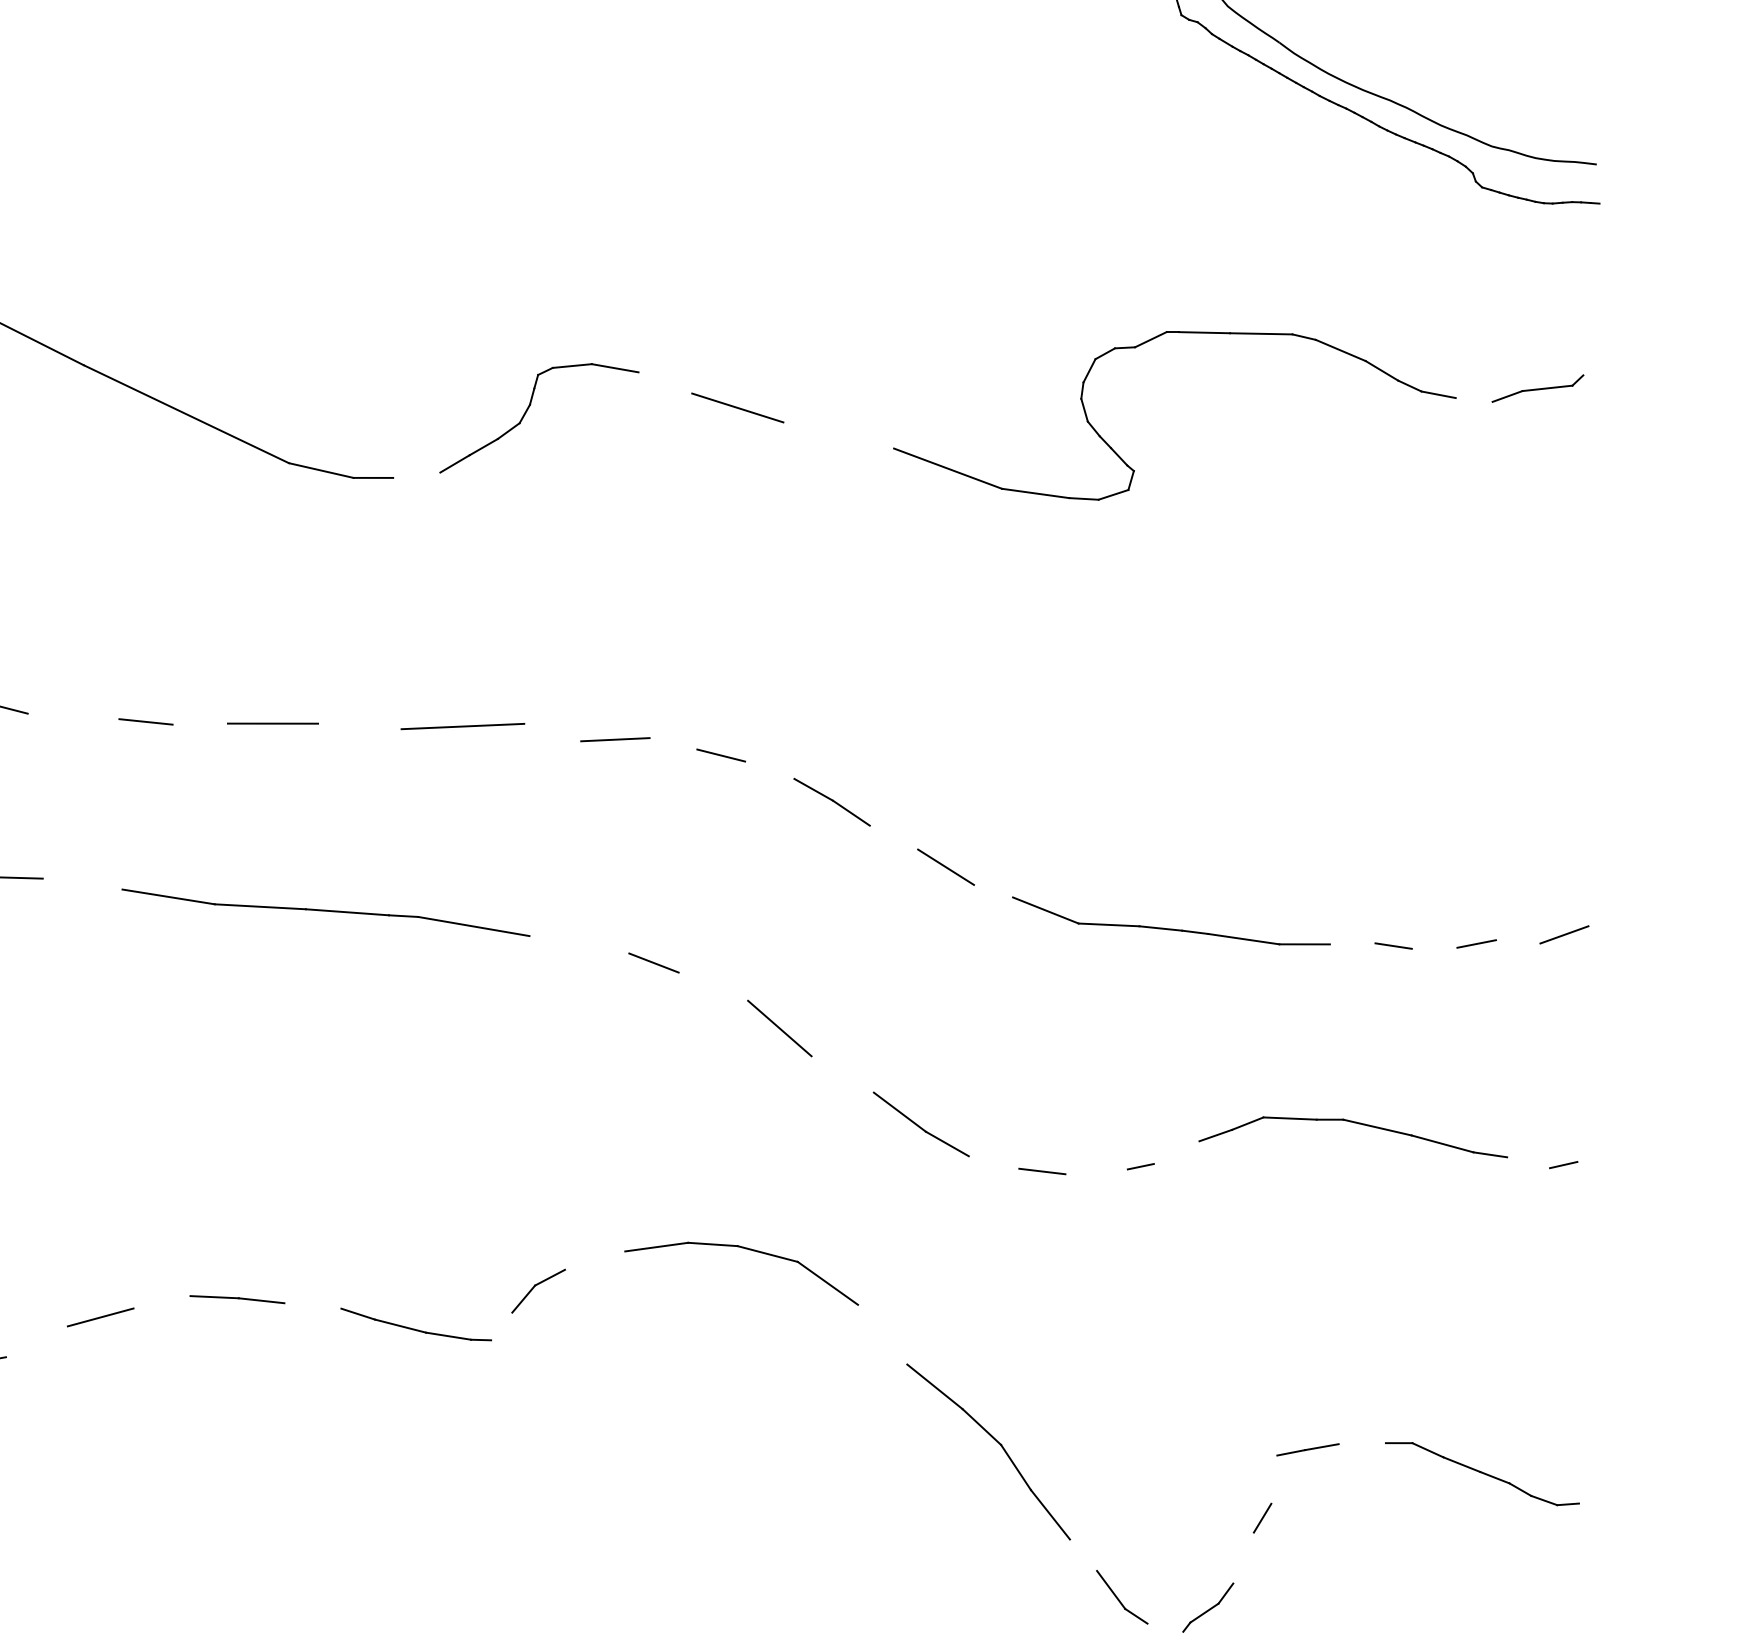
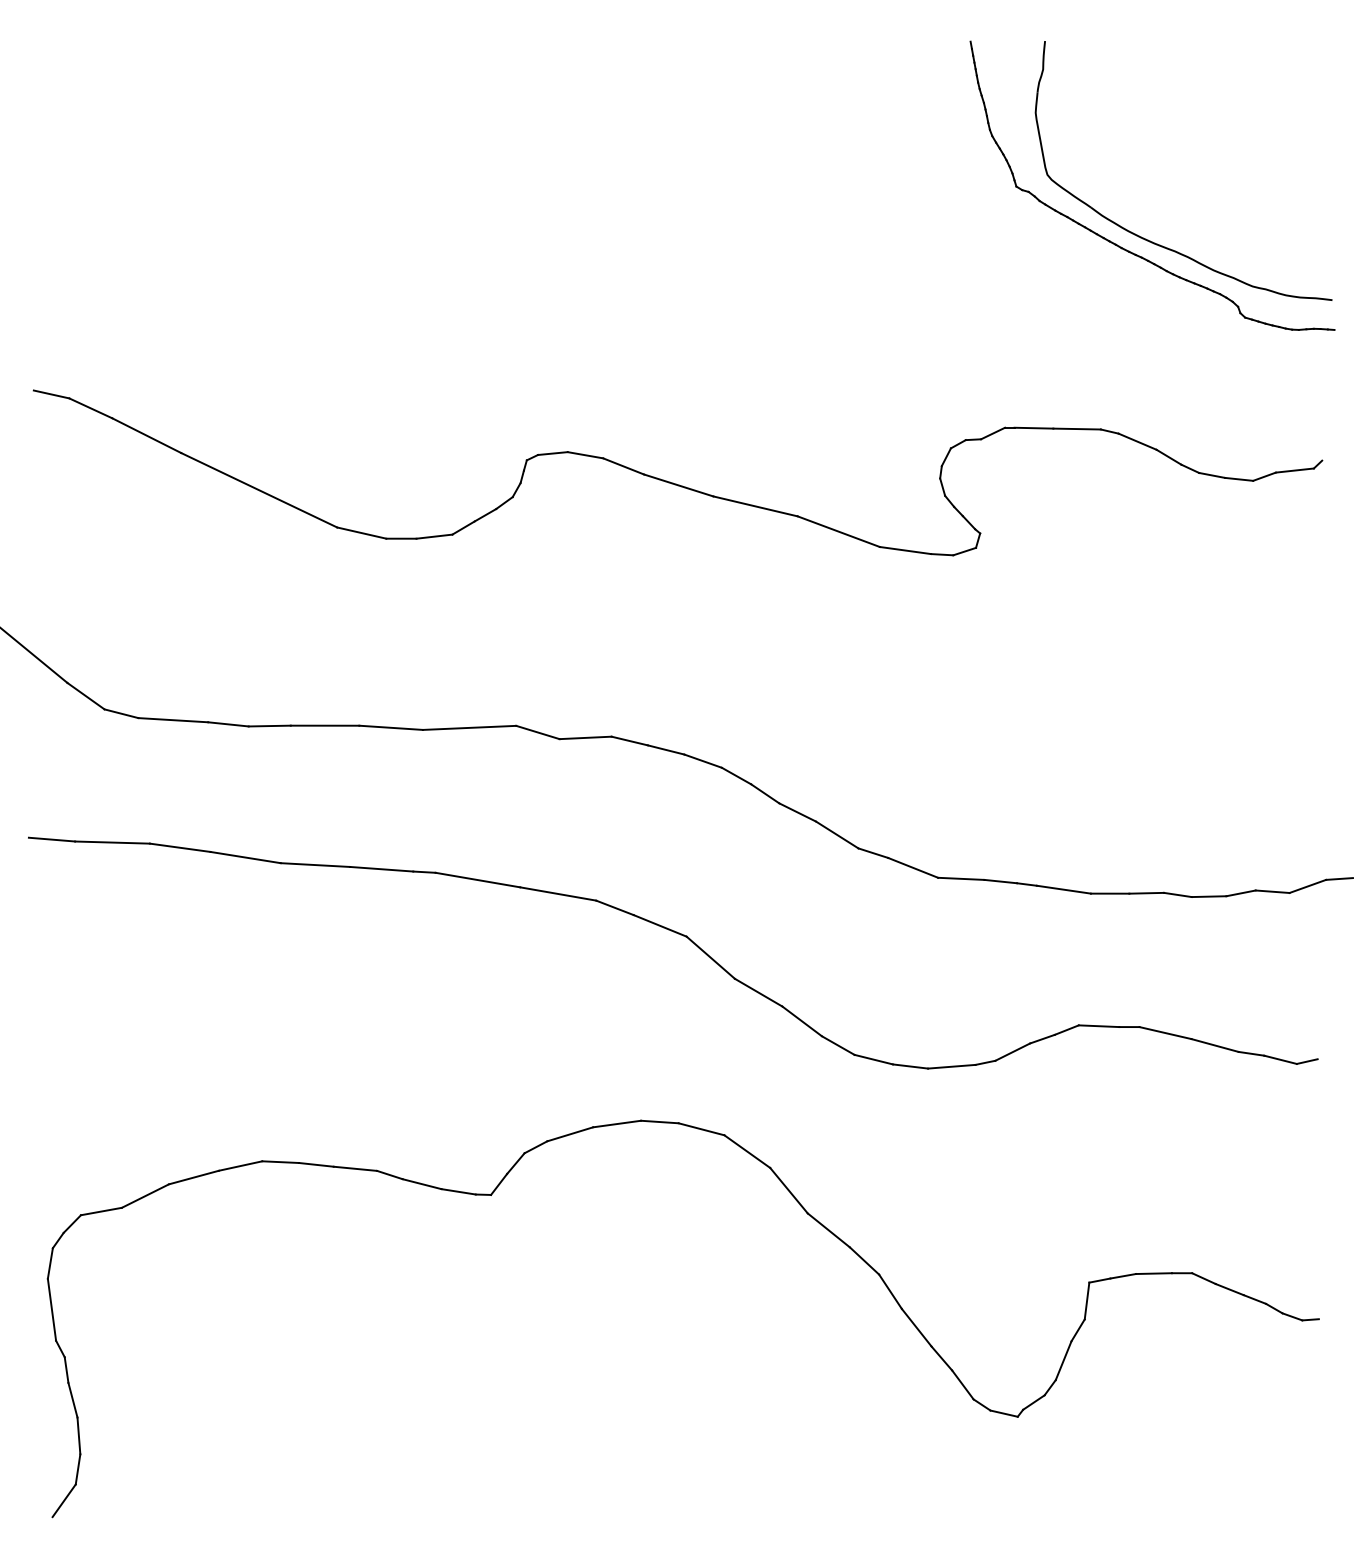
line: (665, 383) -> (623, 466), added
line: (1474, 398) -> (1239, 478), added
line: (838, 435) -> (755, 506), added
line: (416, 475) -> (434, 536), added
line: (73, 716) -> (173, 720), added
line: (199, 723) -> (269, 725), added
line: (358, 726) -> (390, 727), added
line: (552, 732) -> (537, 732), added
line: (673, 743) -> (629, 740), added
line: (768, 769) -> (702, 760), added
line: (893, 837) -> (797, 812), added
line: (81, 883) -> (179, 847), added
line: (993, 890) -> (873, 852), added
line: (1606, 924) -> (1339, 878), added
line: (1518, 941) -> (1272, 891), added
line: (1352, 942) -> (1146, 892), added
line: (579, 944) -> (558, 893), added
line: (1433, 948) -> (1208, 896), added
line: (712, 986) -> (659, 925), added
line: (842, 1074) -> (758, 992), added
line: (1176, 1151) -> (1012, 1051), added
line: (993, 1162) -> (873, 1059), added
line: (1528, 1162) -> (1280, 1059), added
line: (1096, 1171) -> (951, 1066), added
line: (595, 1260) -> (570, 1134), added
line: (161, 1301) -> (240, 1165), added
line: (312, 1305) -> (355, 1168), added
line: (502, 1325) -> (499, 1183), added
line: (881, 1334) -> (788, 1190), added
line: (35, 1341) -> (144, 1195), added
line: (1361, 1443) -> (1153, 1273), added
line: (1273, 1478) -> (1086, 1300), added
line: (1083, 1555) -> (941, 1358), added
line: (1243, 1557) -> (1063, 1360), added
line: (1164, 1627) -> (1003, 1413), added

